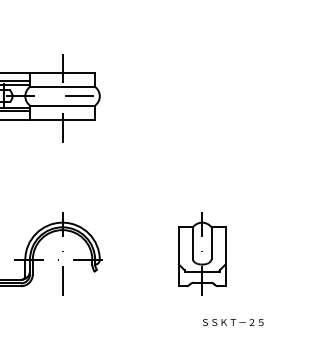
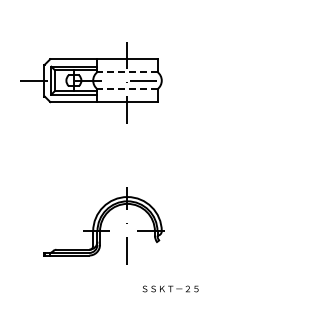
line: (62, 87) -> (127, 72), solid -> dashed
line: (62, 105) -> (127, 89), solid -> dashed
part: (201, 253) -> (255, 225), removed
text: (233, 321) -> (170, 288), moved

